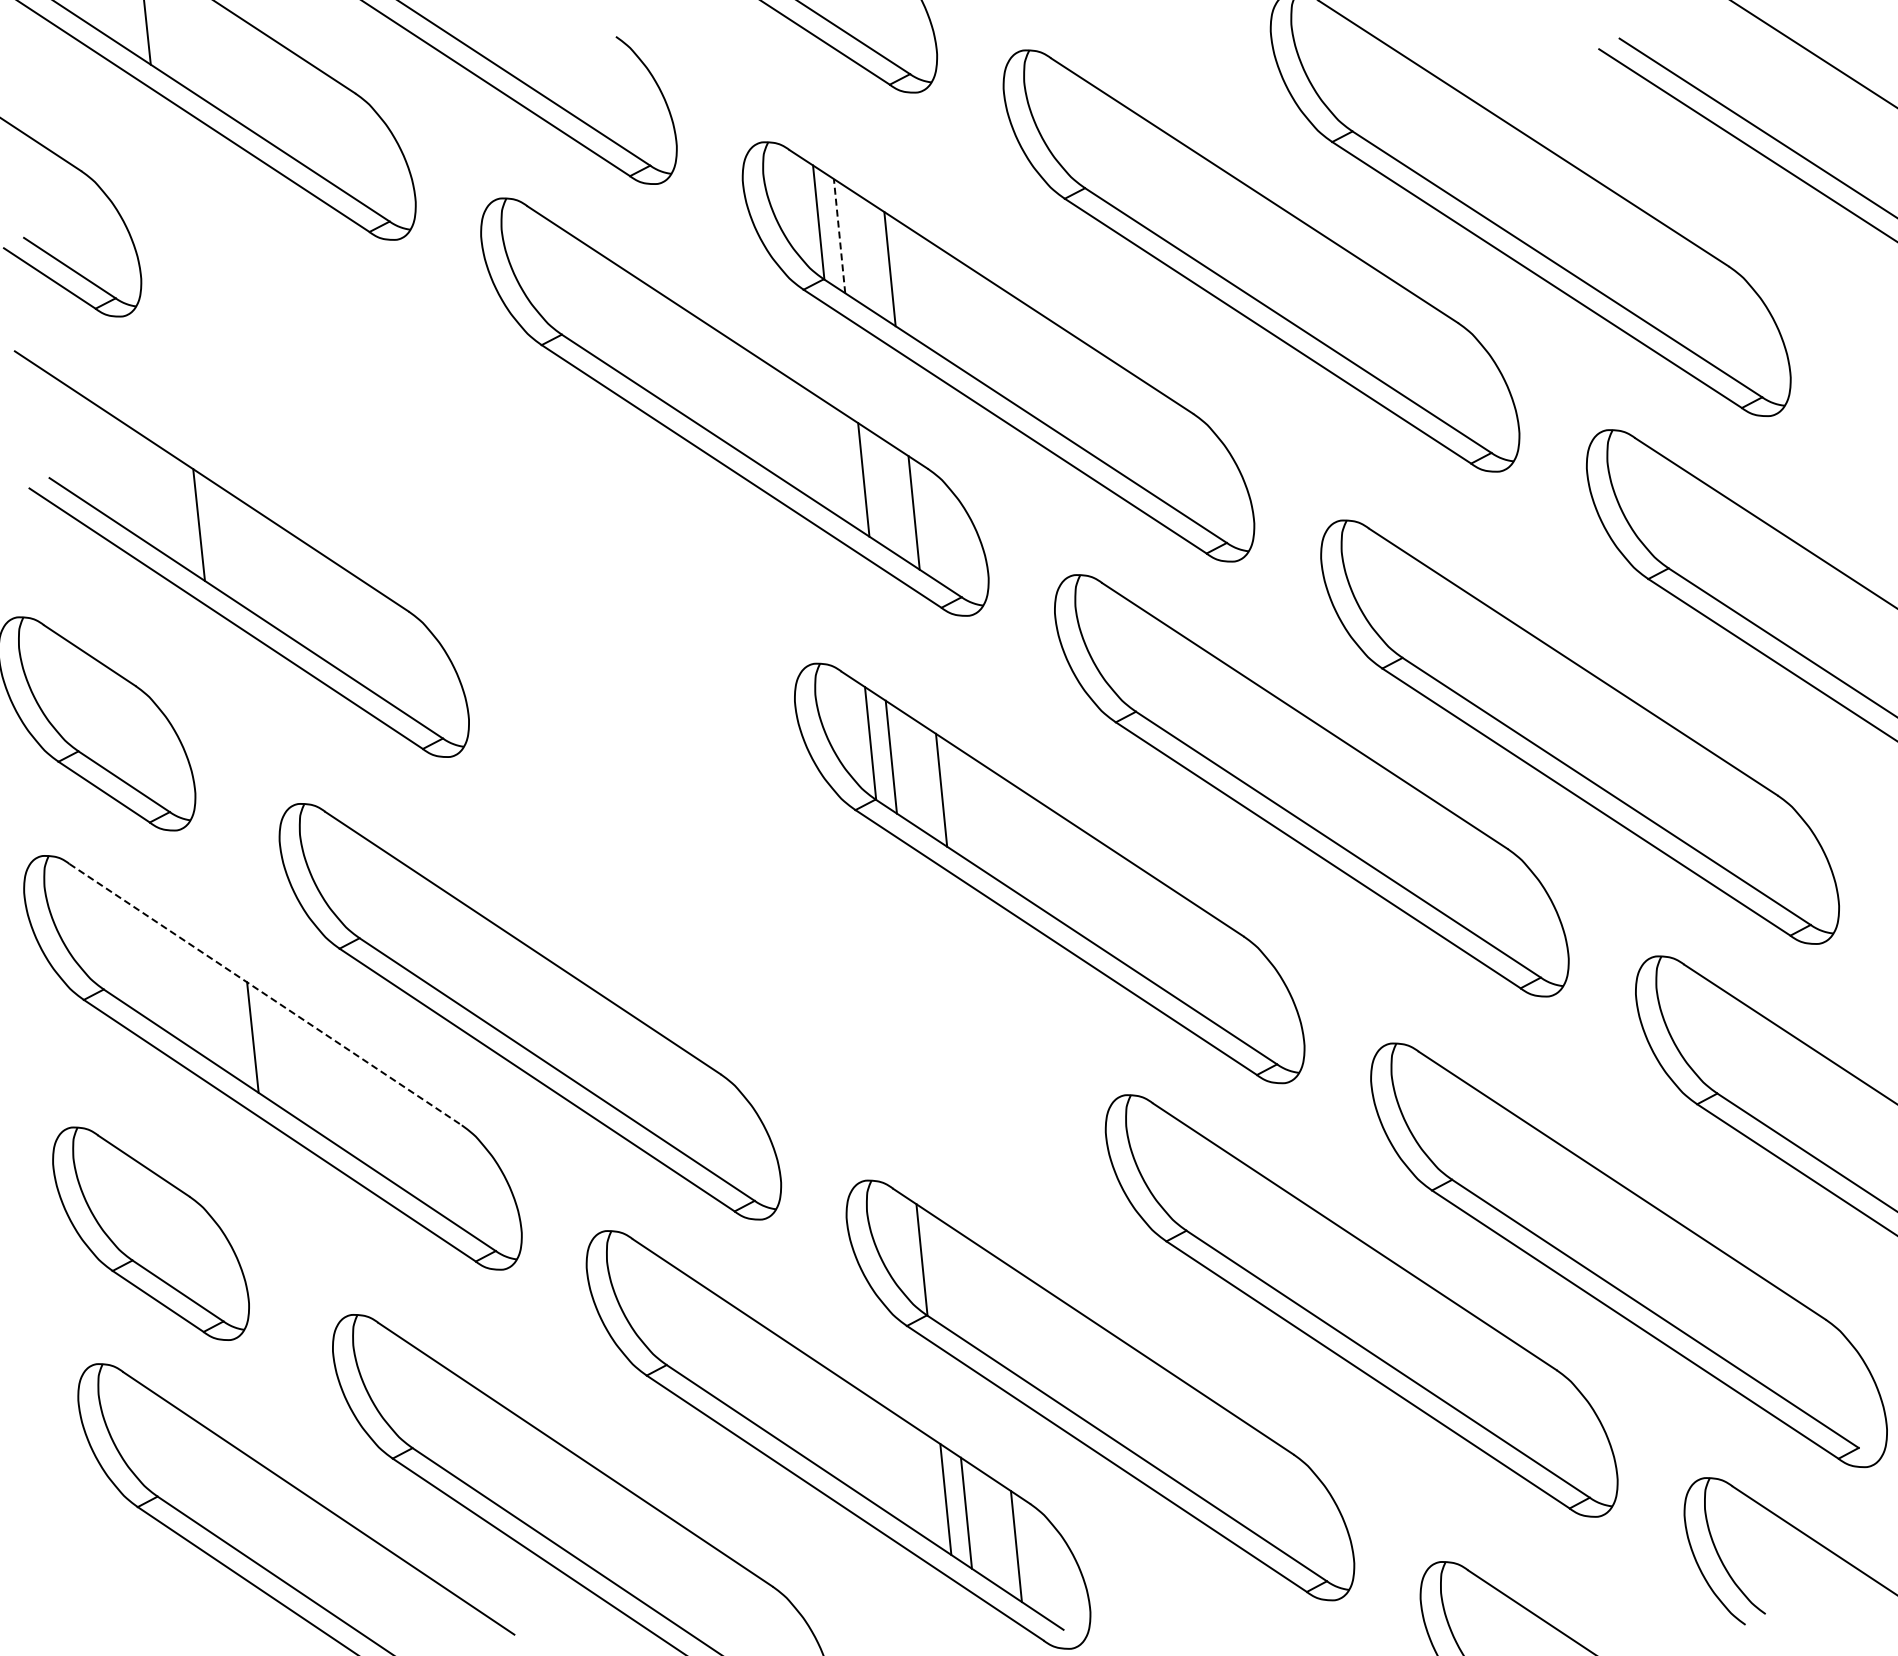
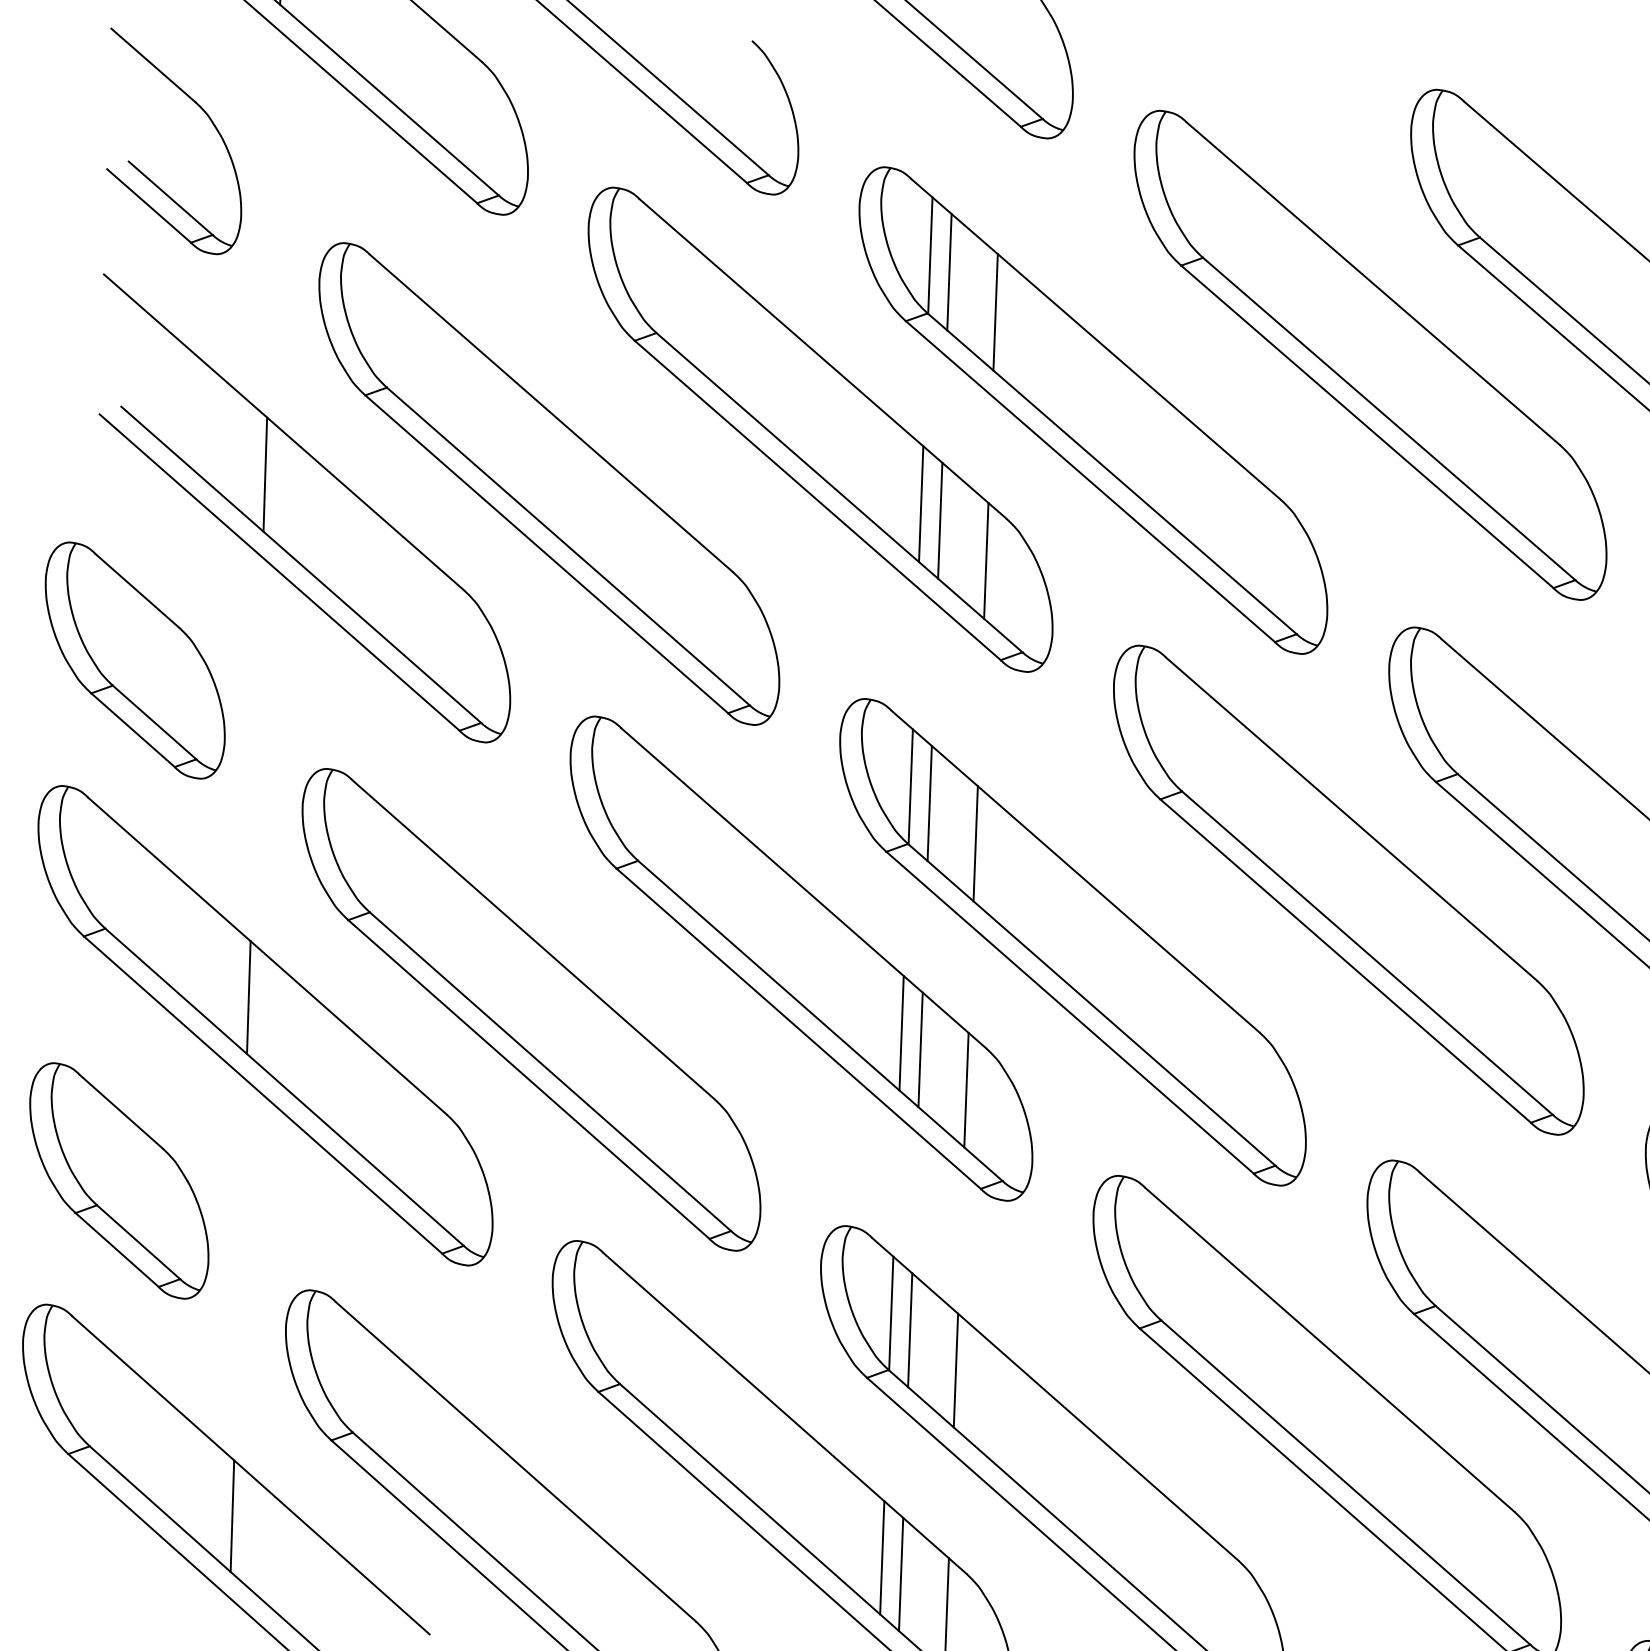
line: (839, 235) -> (949, 271), dashed -> solid
line: (842, 466) -> (920, 504), added
part: (477, 495) -> (549, 483), added
part: (786, 925) -> (801, 958), added
line: (265, 994) -> (267, 956), dashed -> solid
line: (942, 1273) -> (910, 1329), added
line: (992, 1306) -> (955, 1370), added
line: (305, 1545) -> (231, 1515), added

